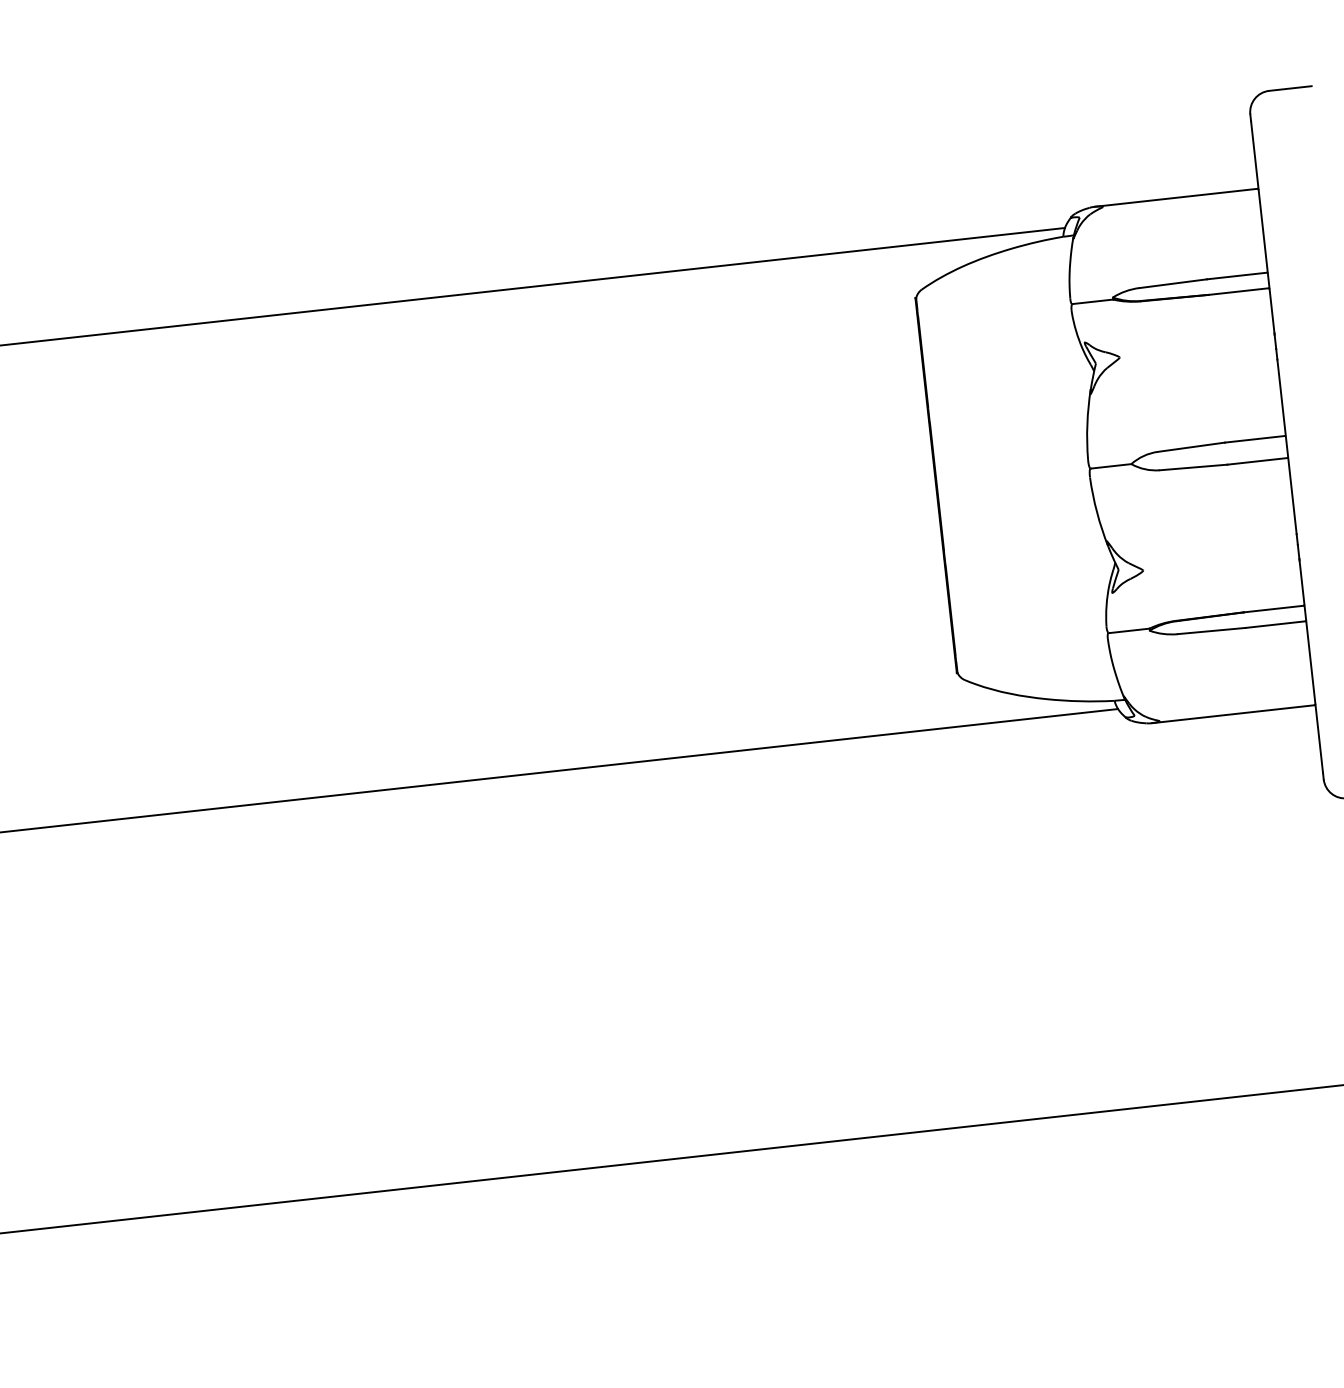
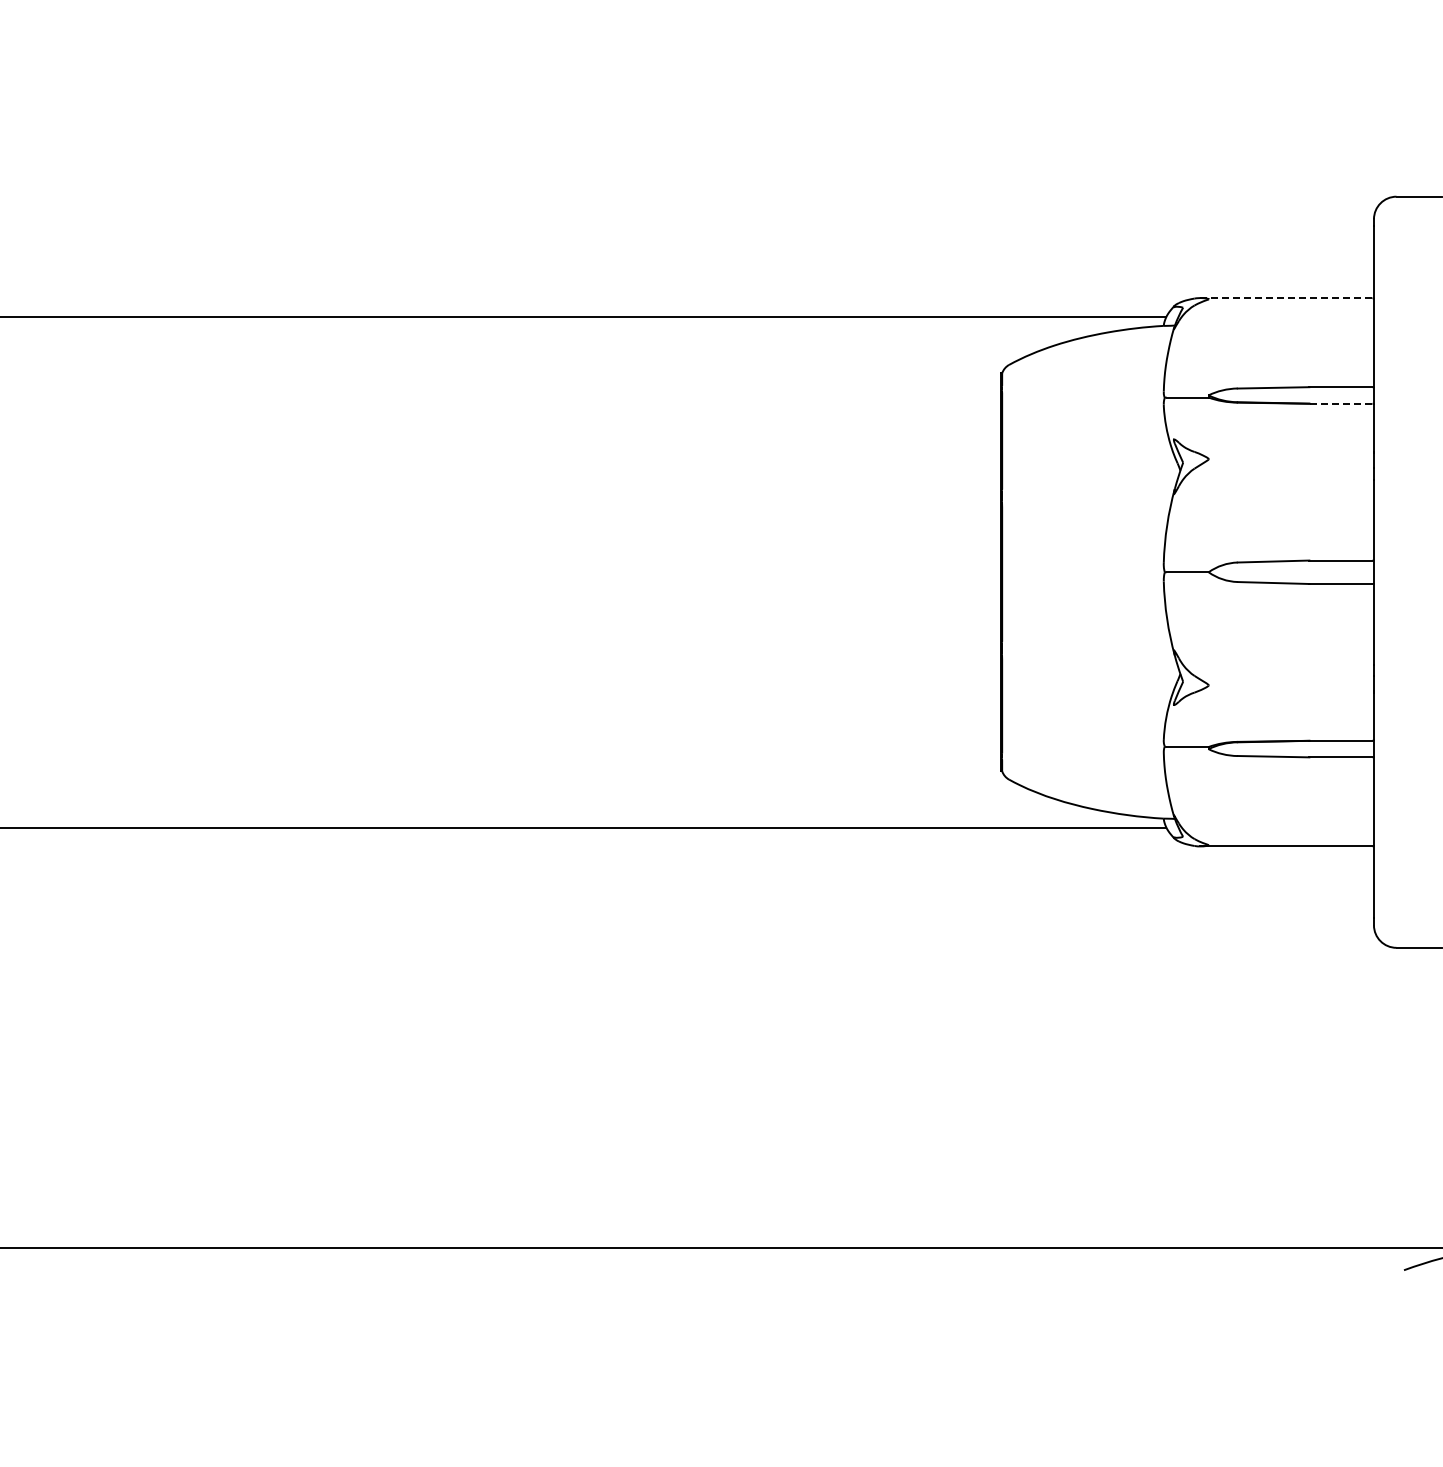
line: (1176, 198) -> (1286, 298), solid -> dashed
line: (1237, 291) -> (1340, 403), solid -> dashed

